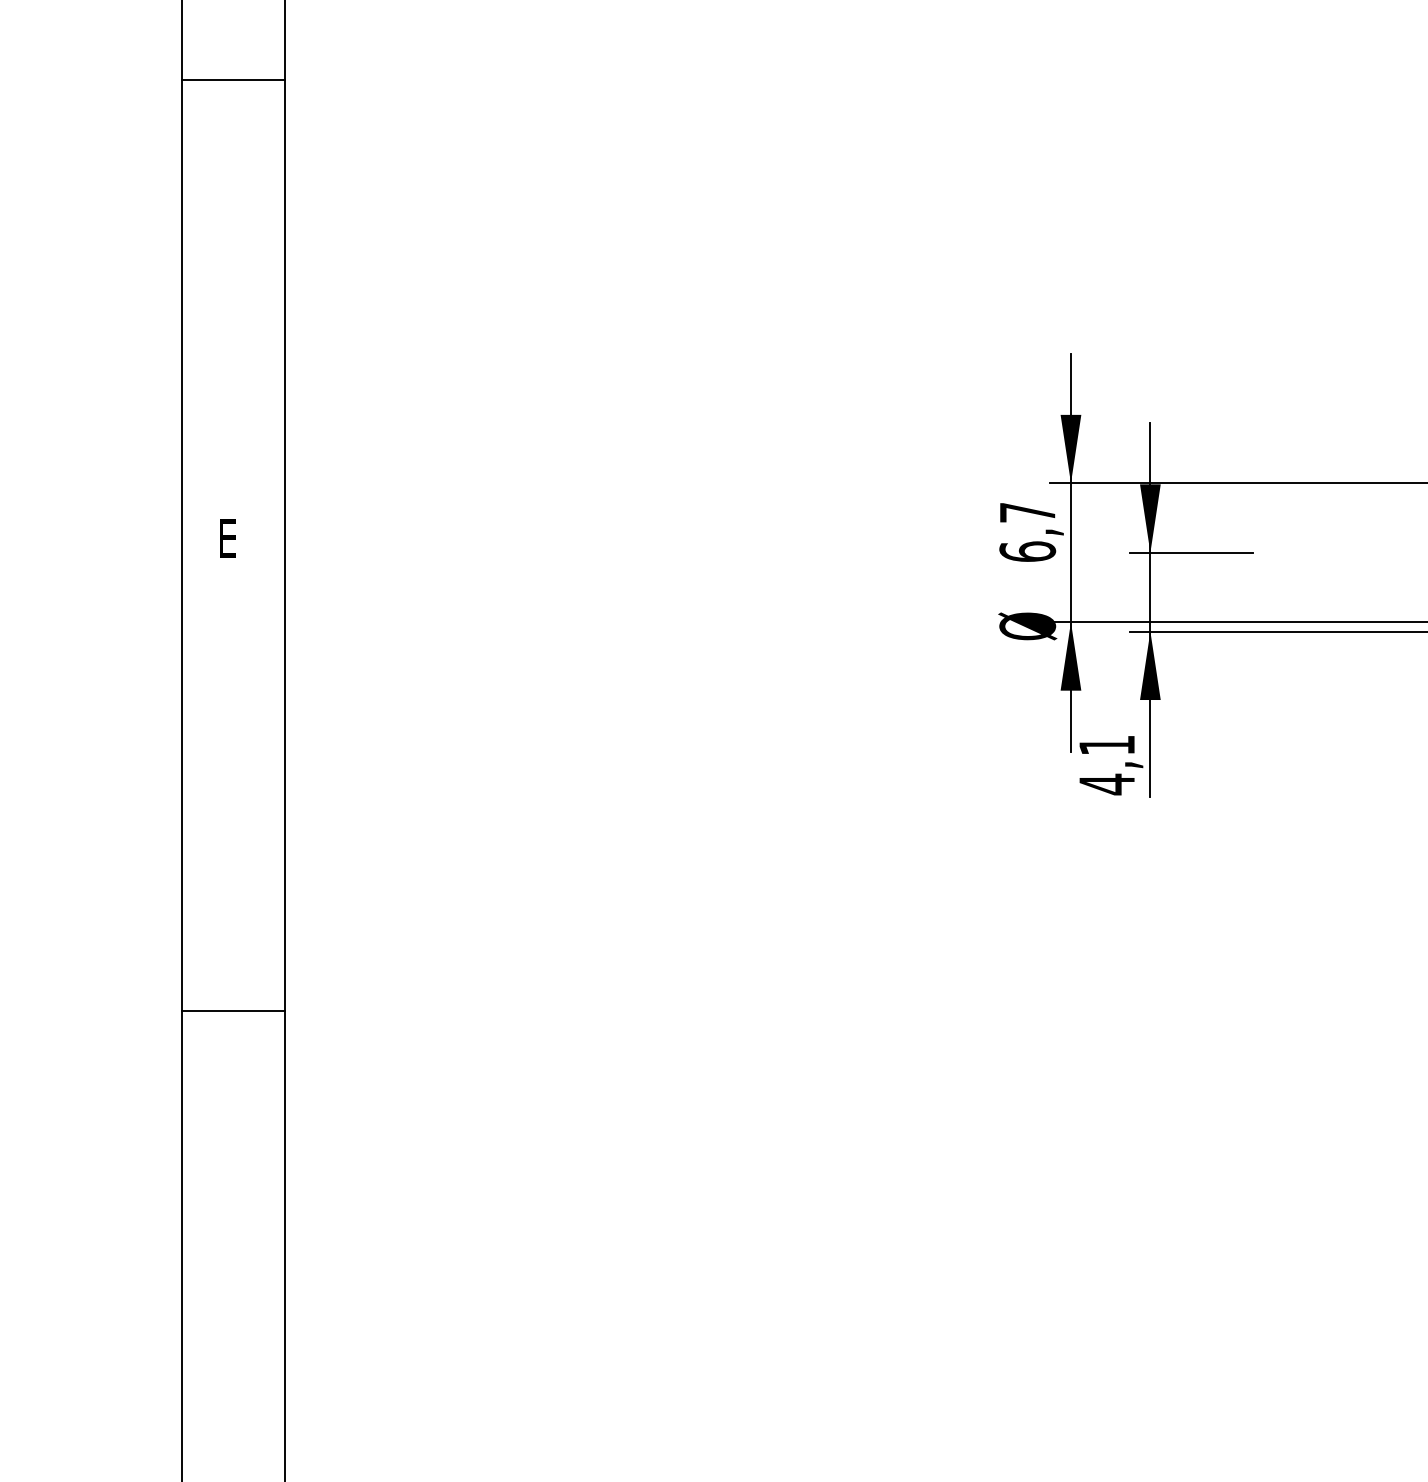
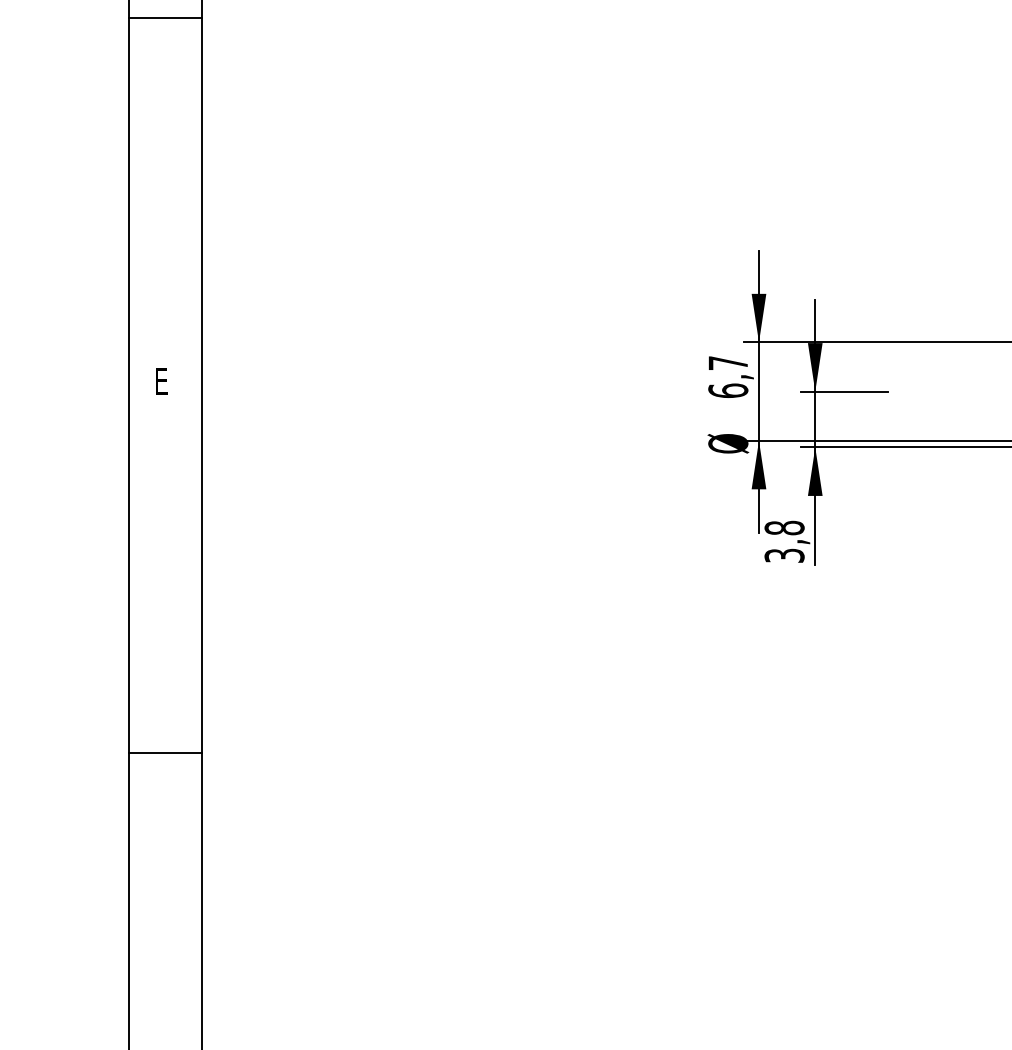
line: (233, 79) -> (165, 17), moved
text: (1106, 764) -> (784, 541), 4,1 -> 3,8
line: (233, 1011) -> (165, 752), moved

